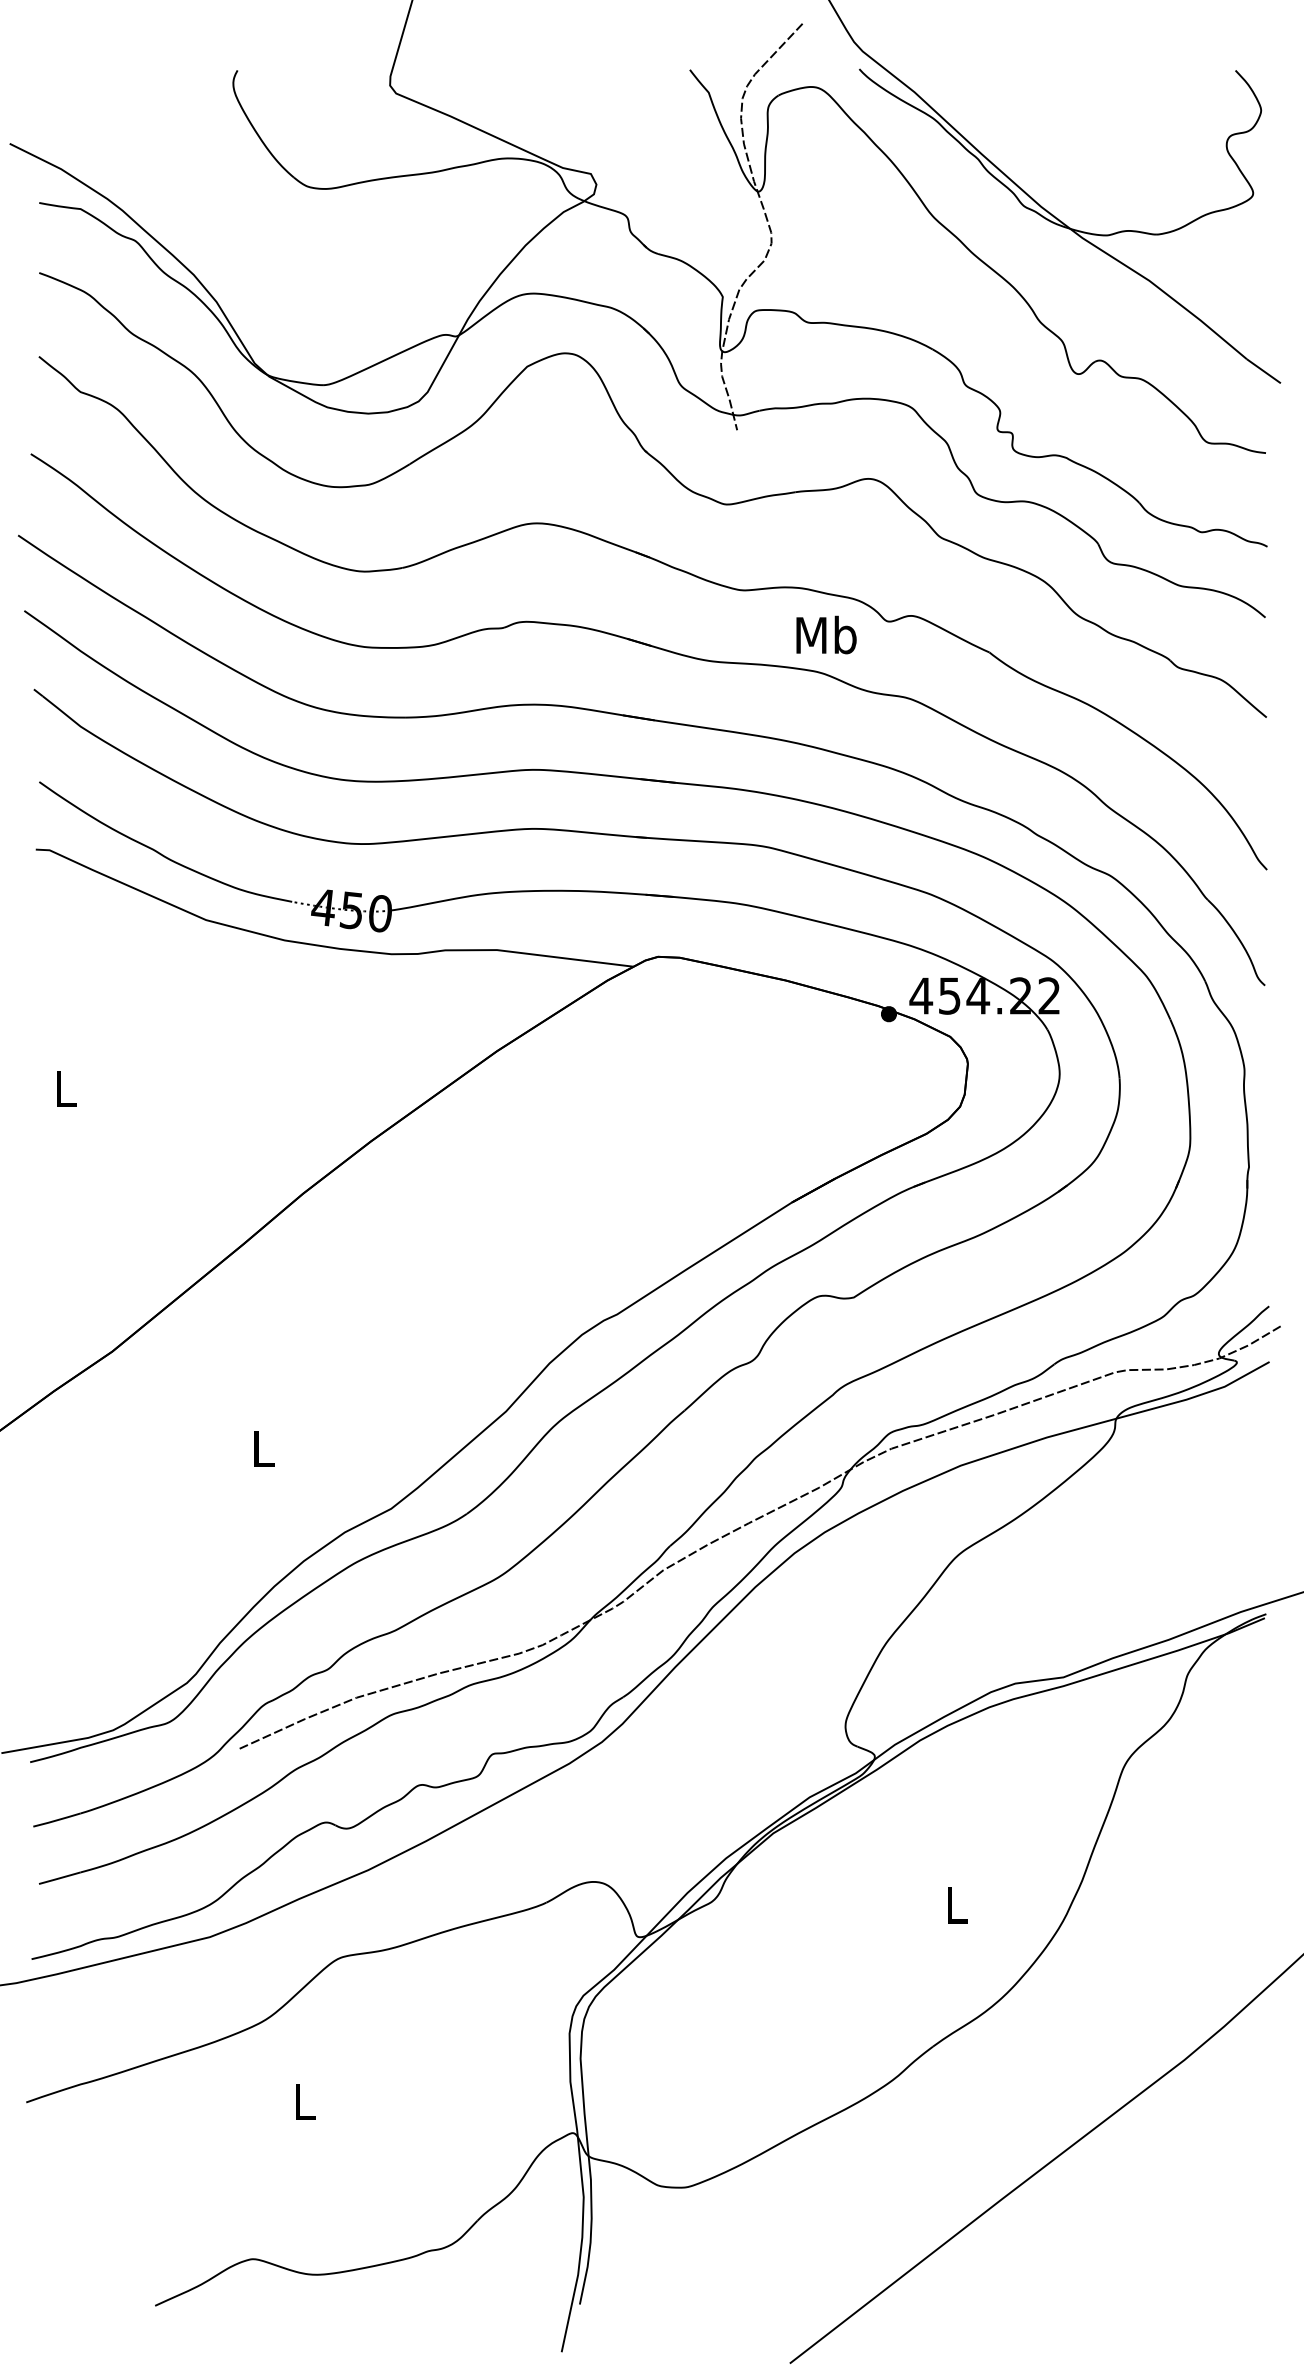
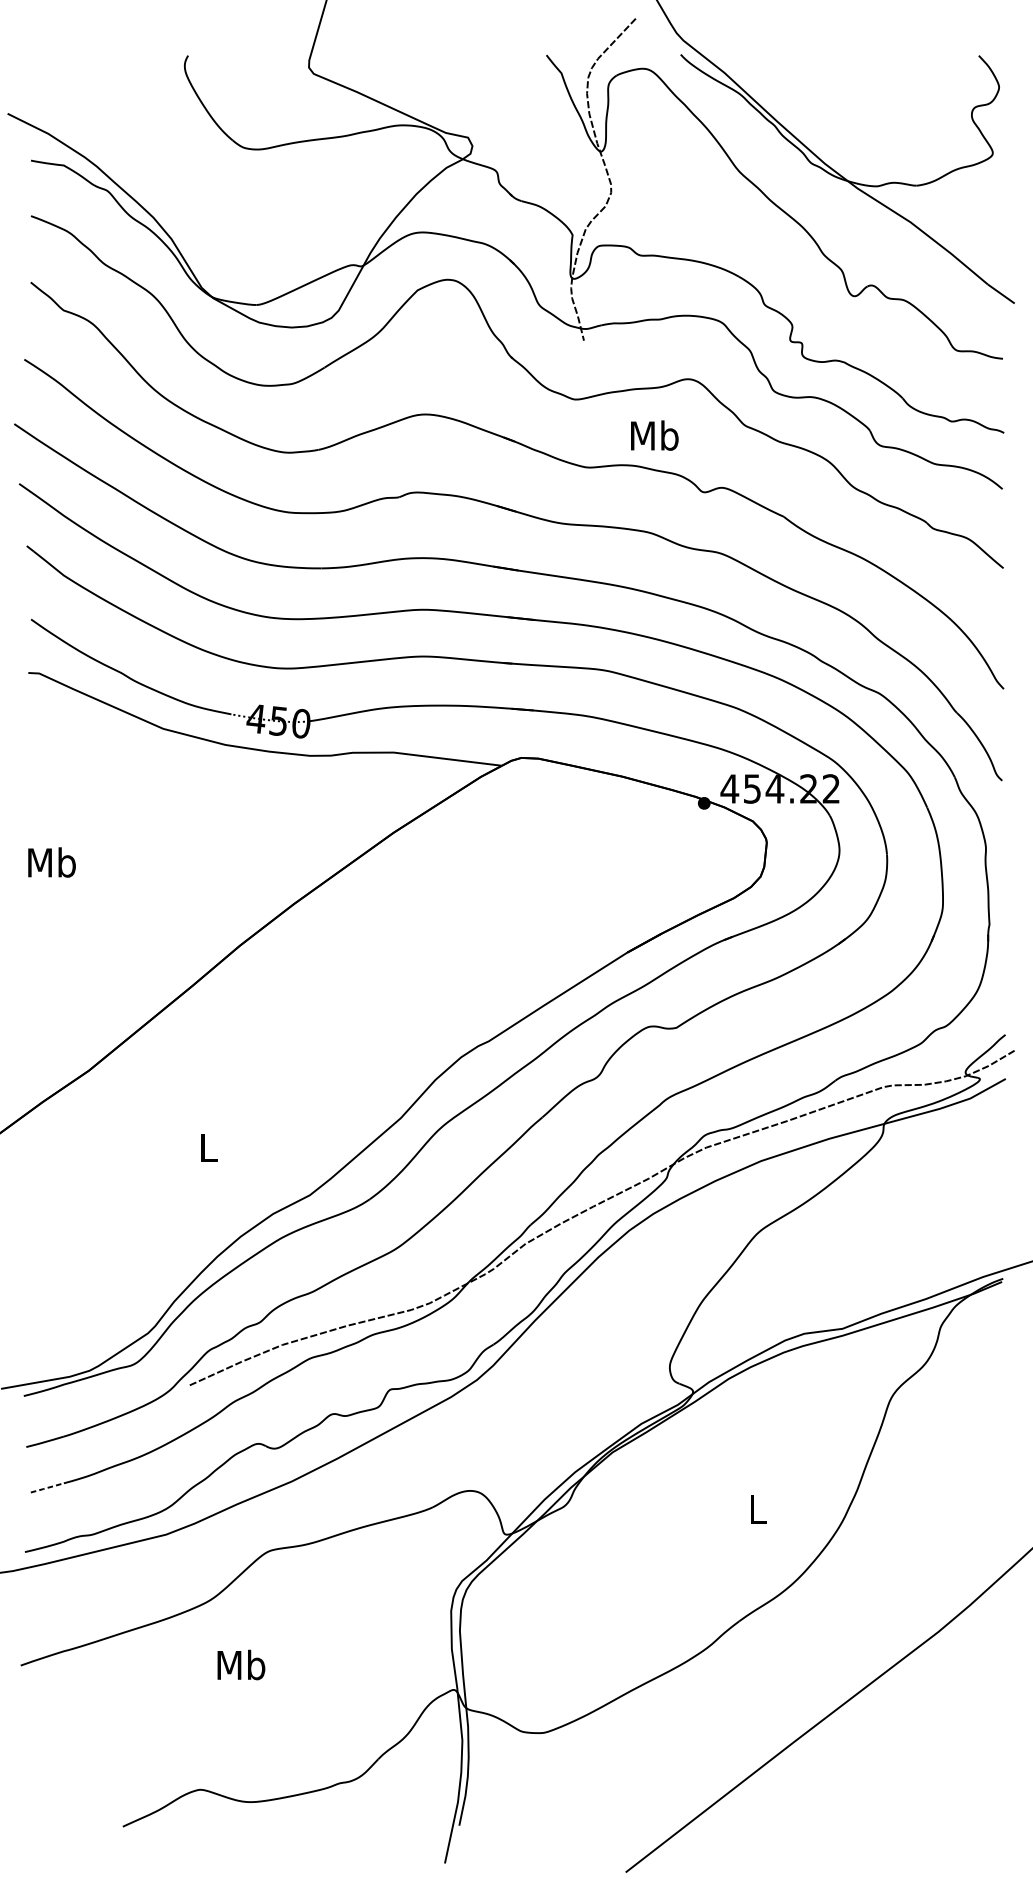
text: (826, 634) -> (654, 435), moved
text: (65, 1088) -> (51, 862), L -> Mb
line: (59, 1878) -> (47, 1488), solid -> dashed
text: (304, 2101) -> (241, 1664), L -> Mb

